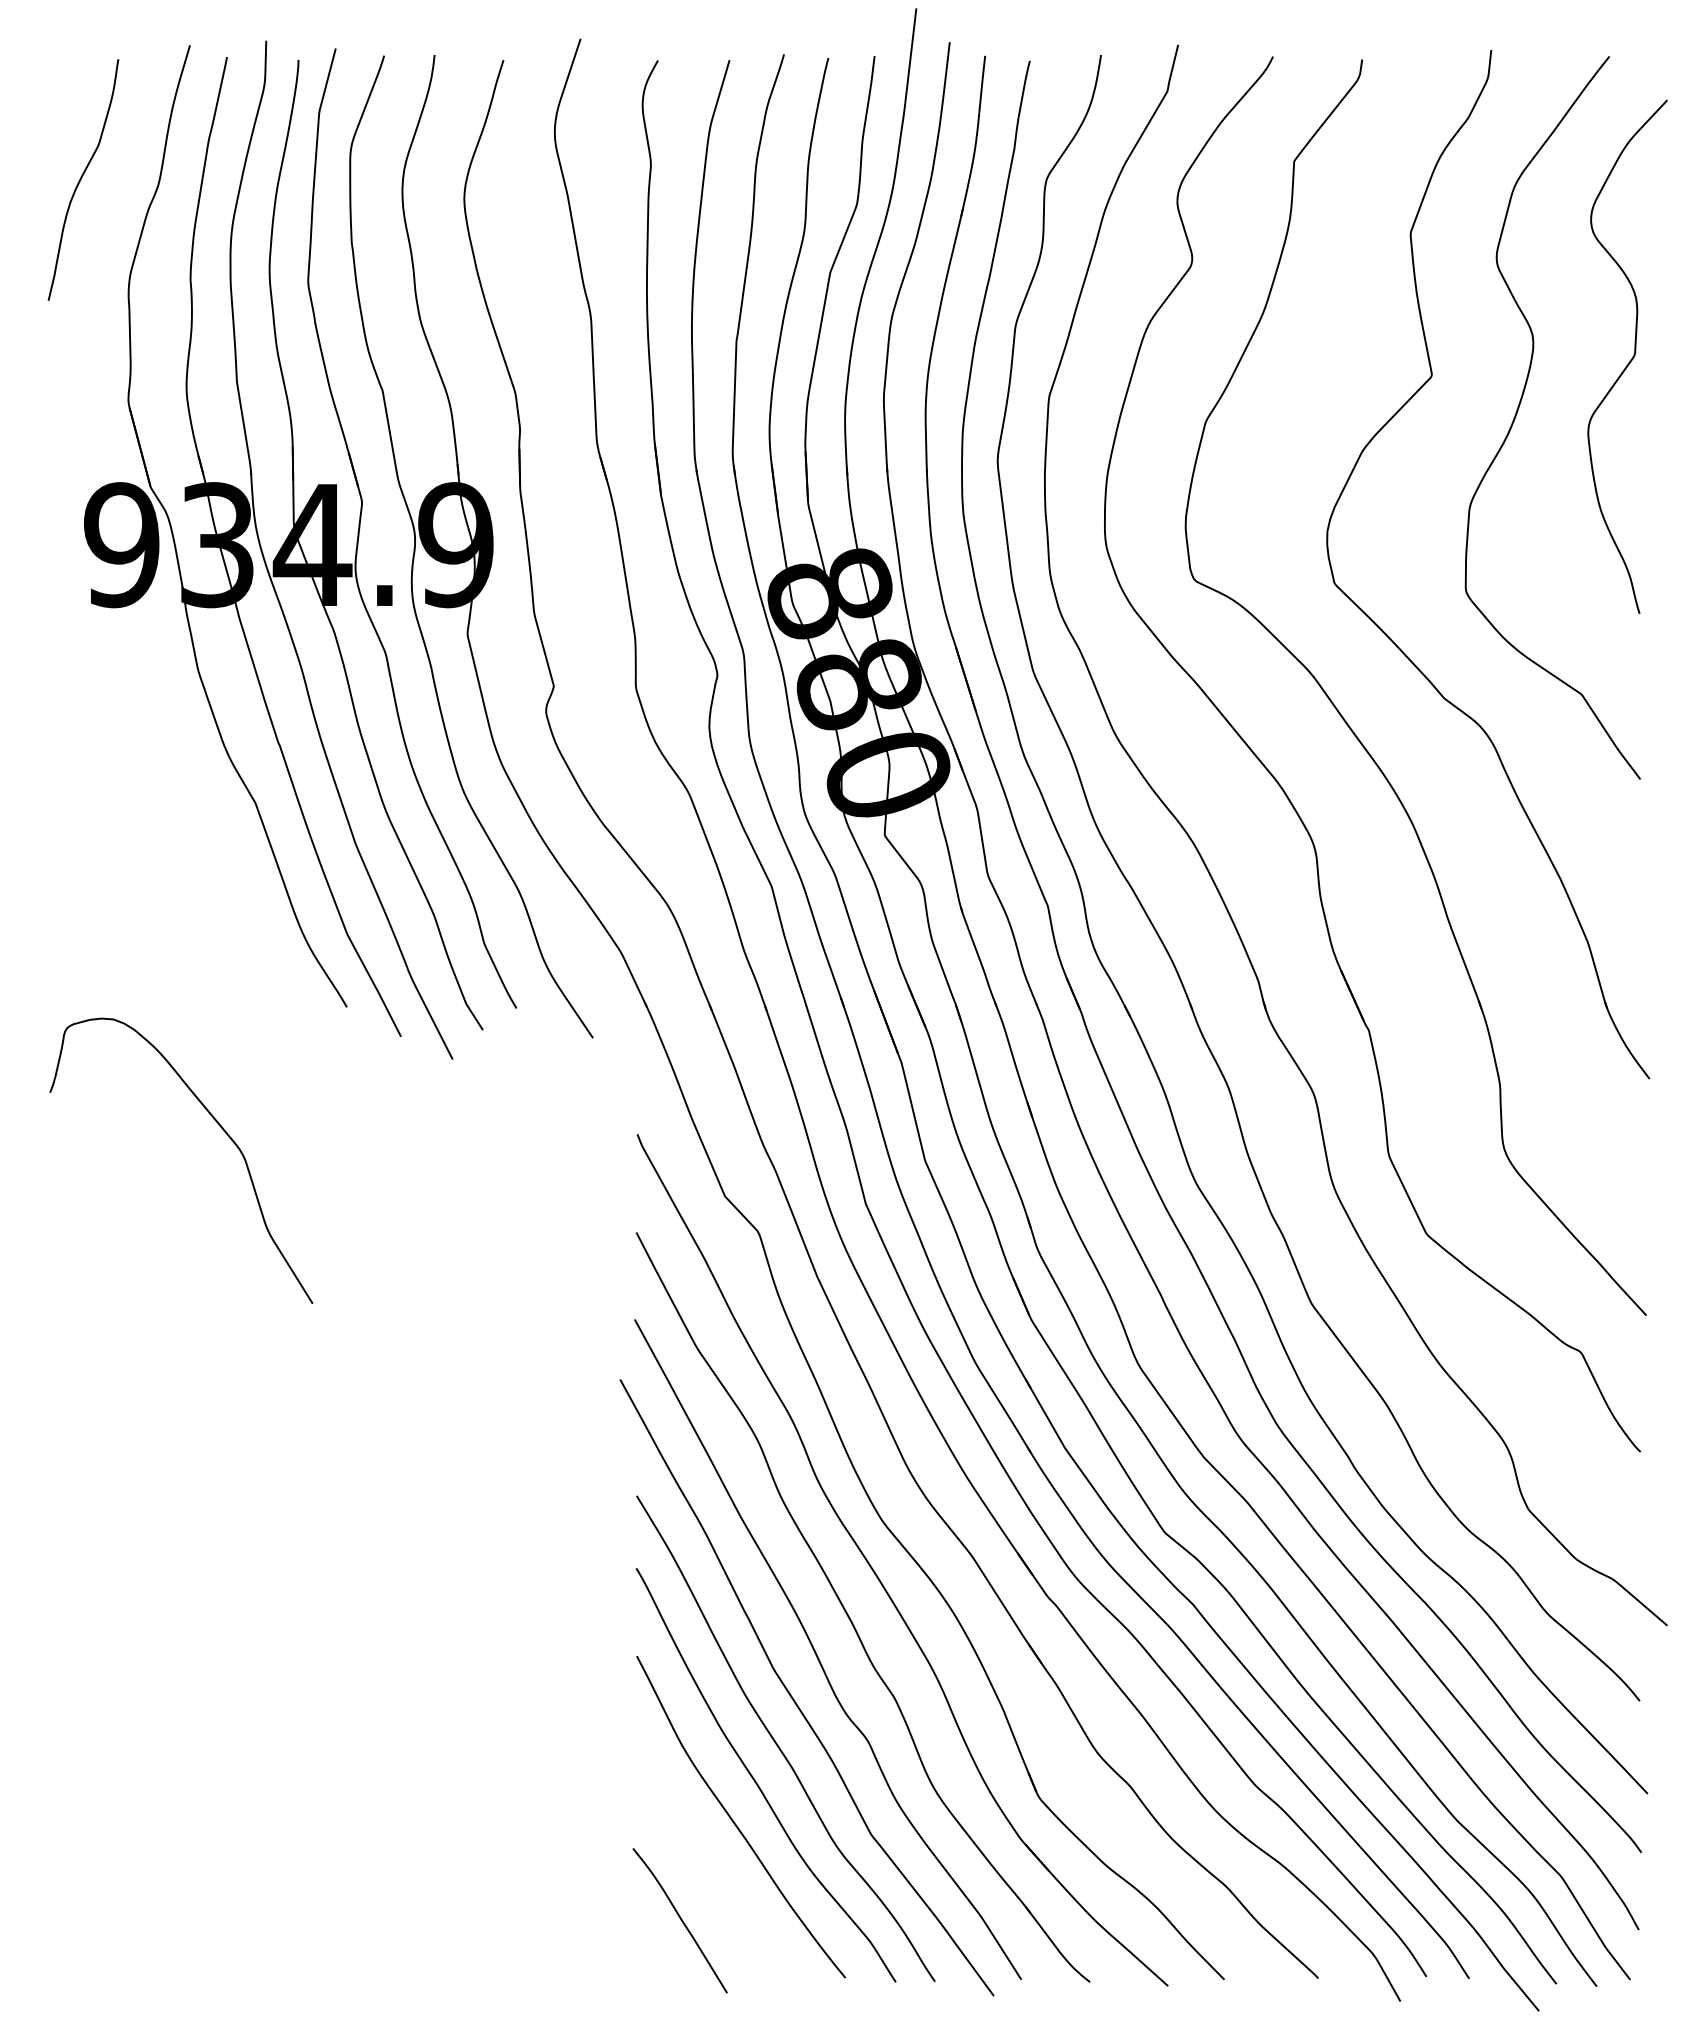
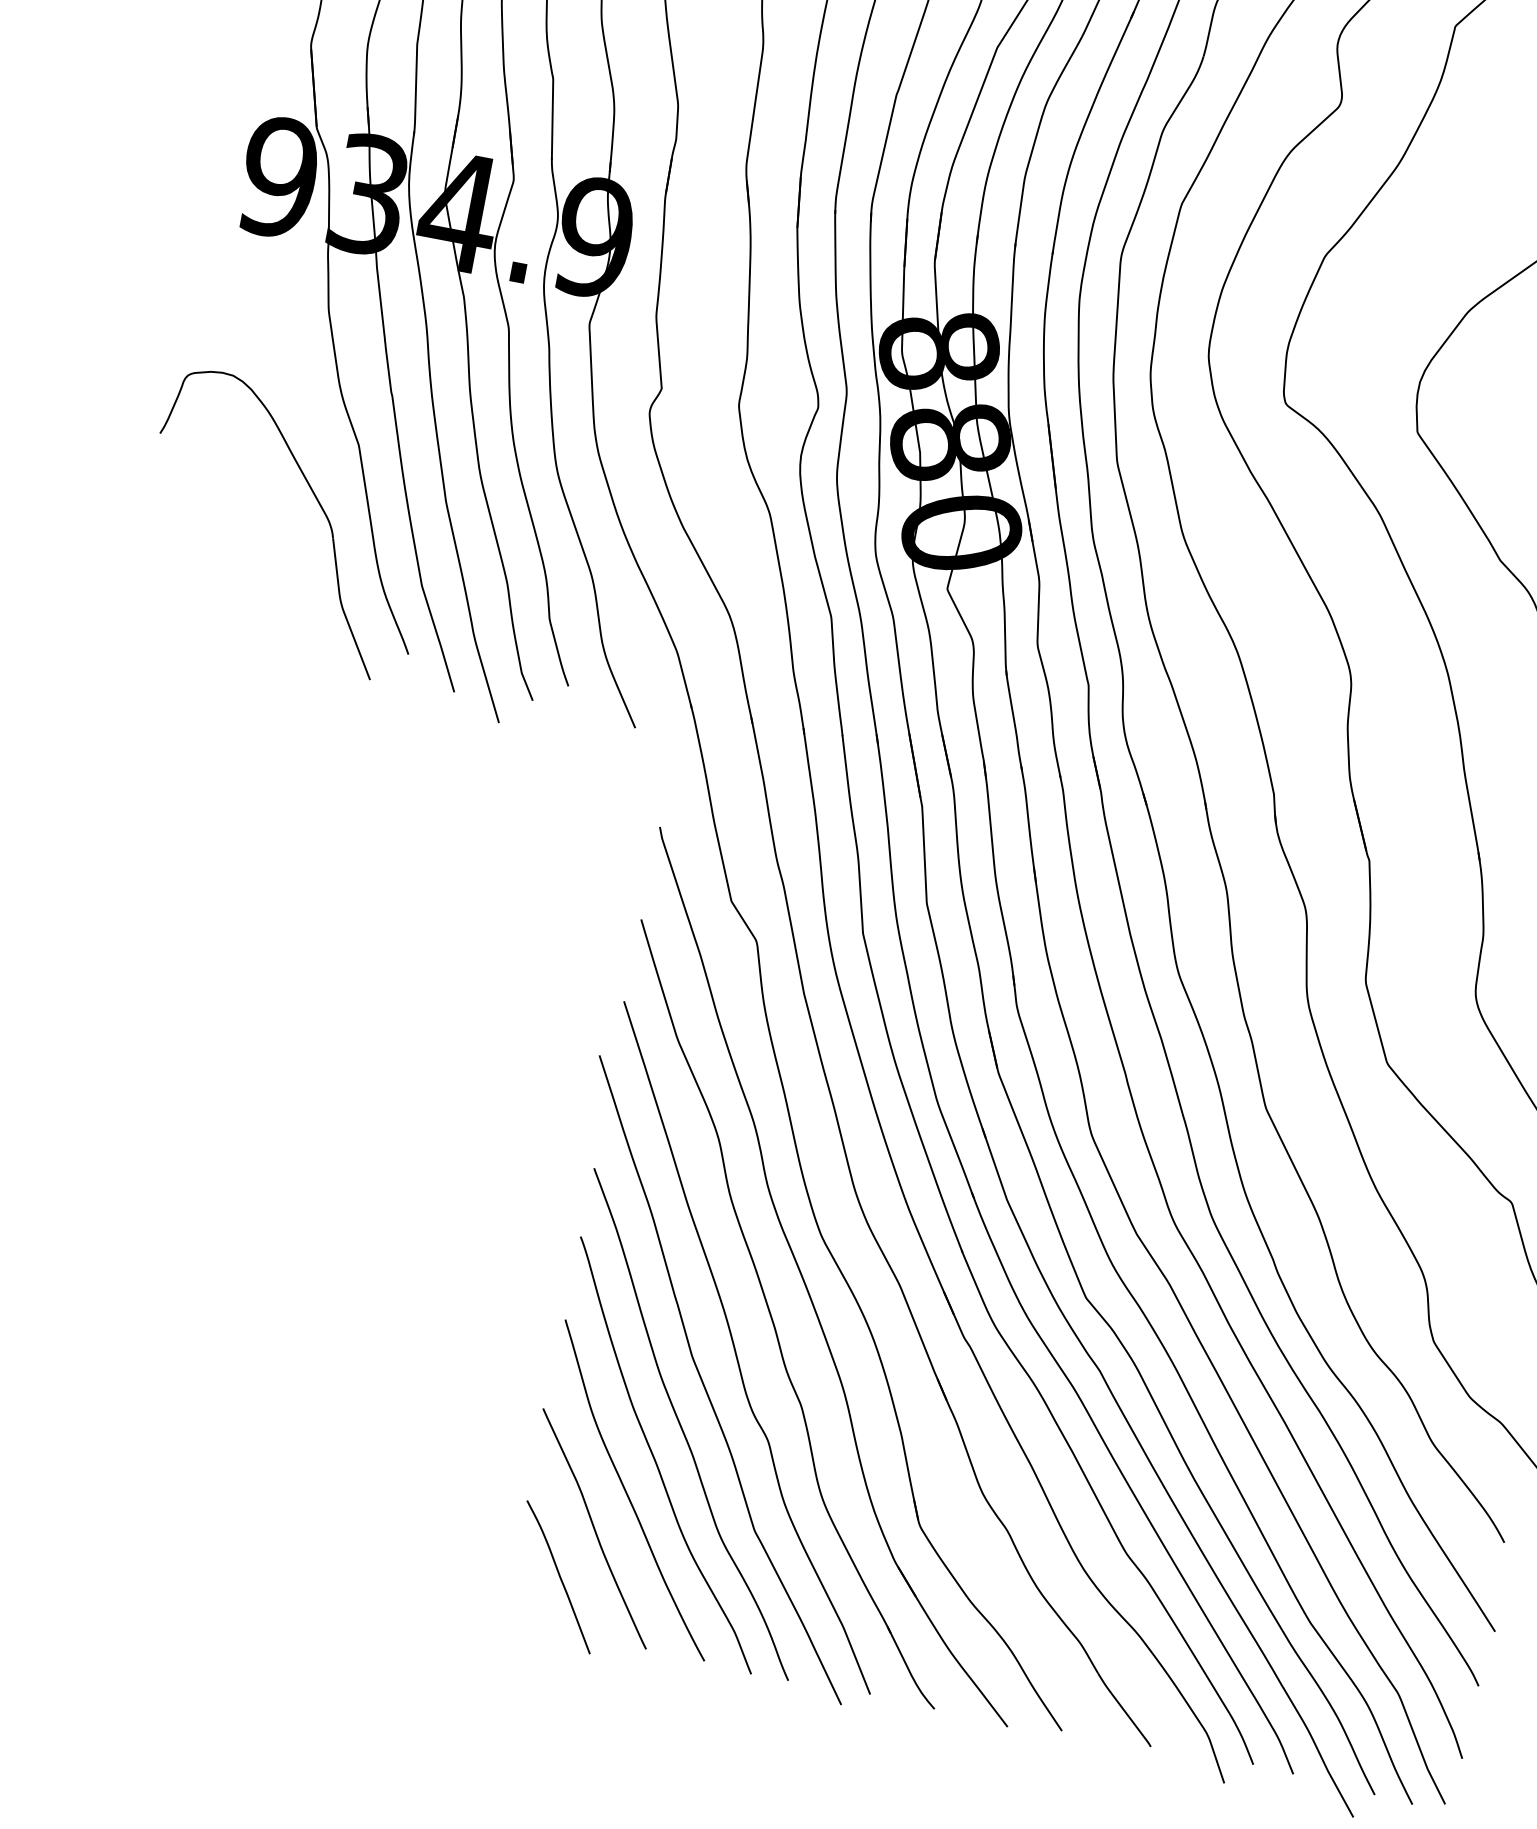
part: (218, 1125) -> (313, 494), moved
curve: (707, 1864) -> (594, 1529), added

